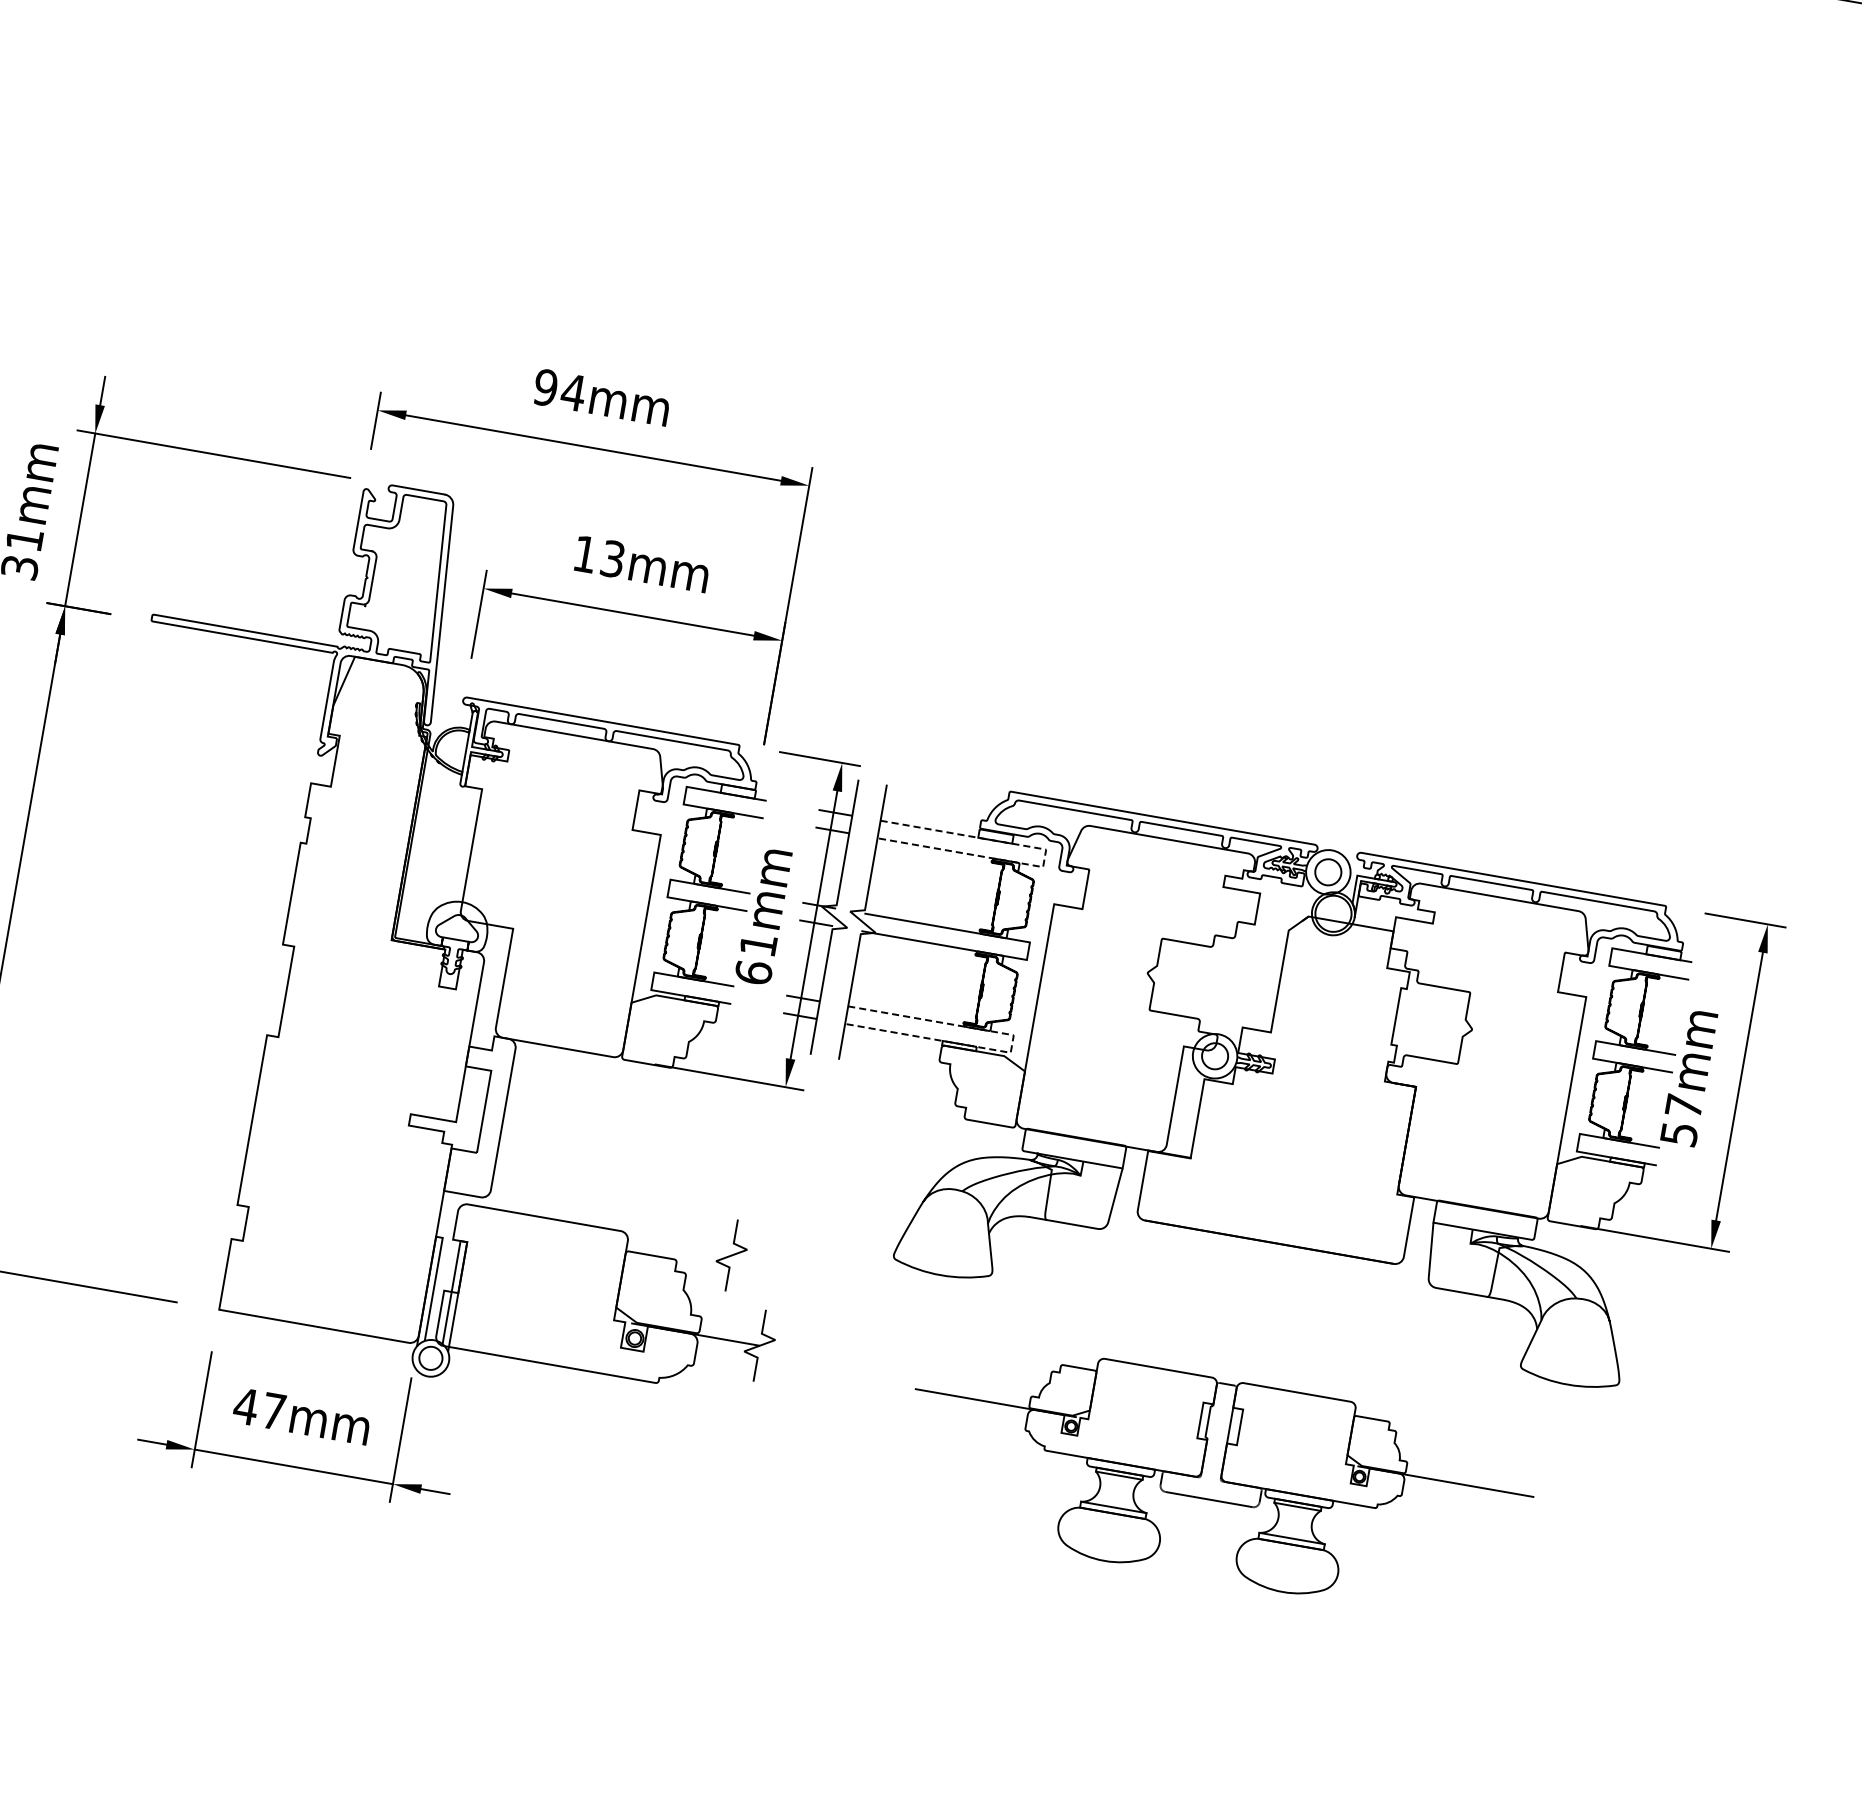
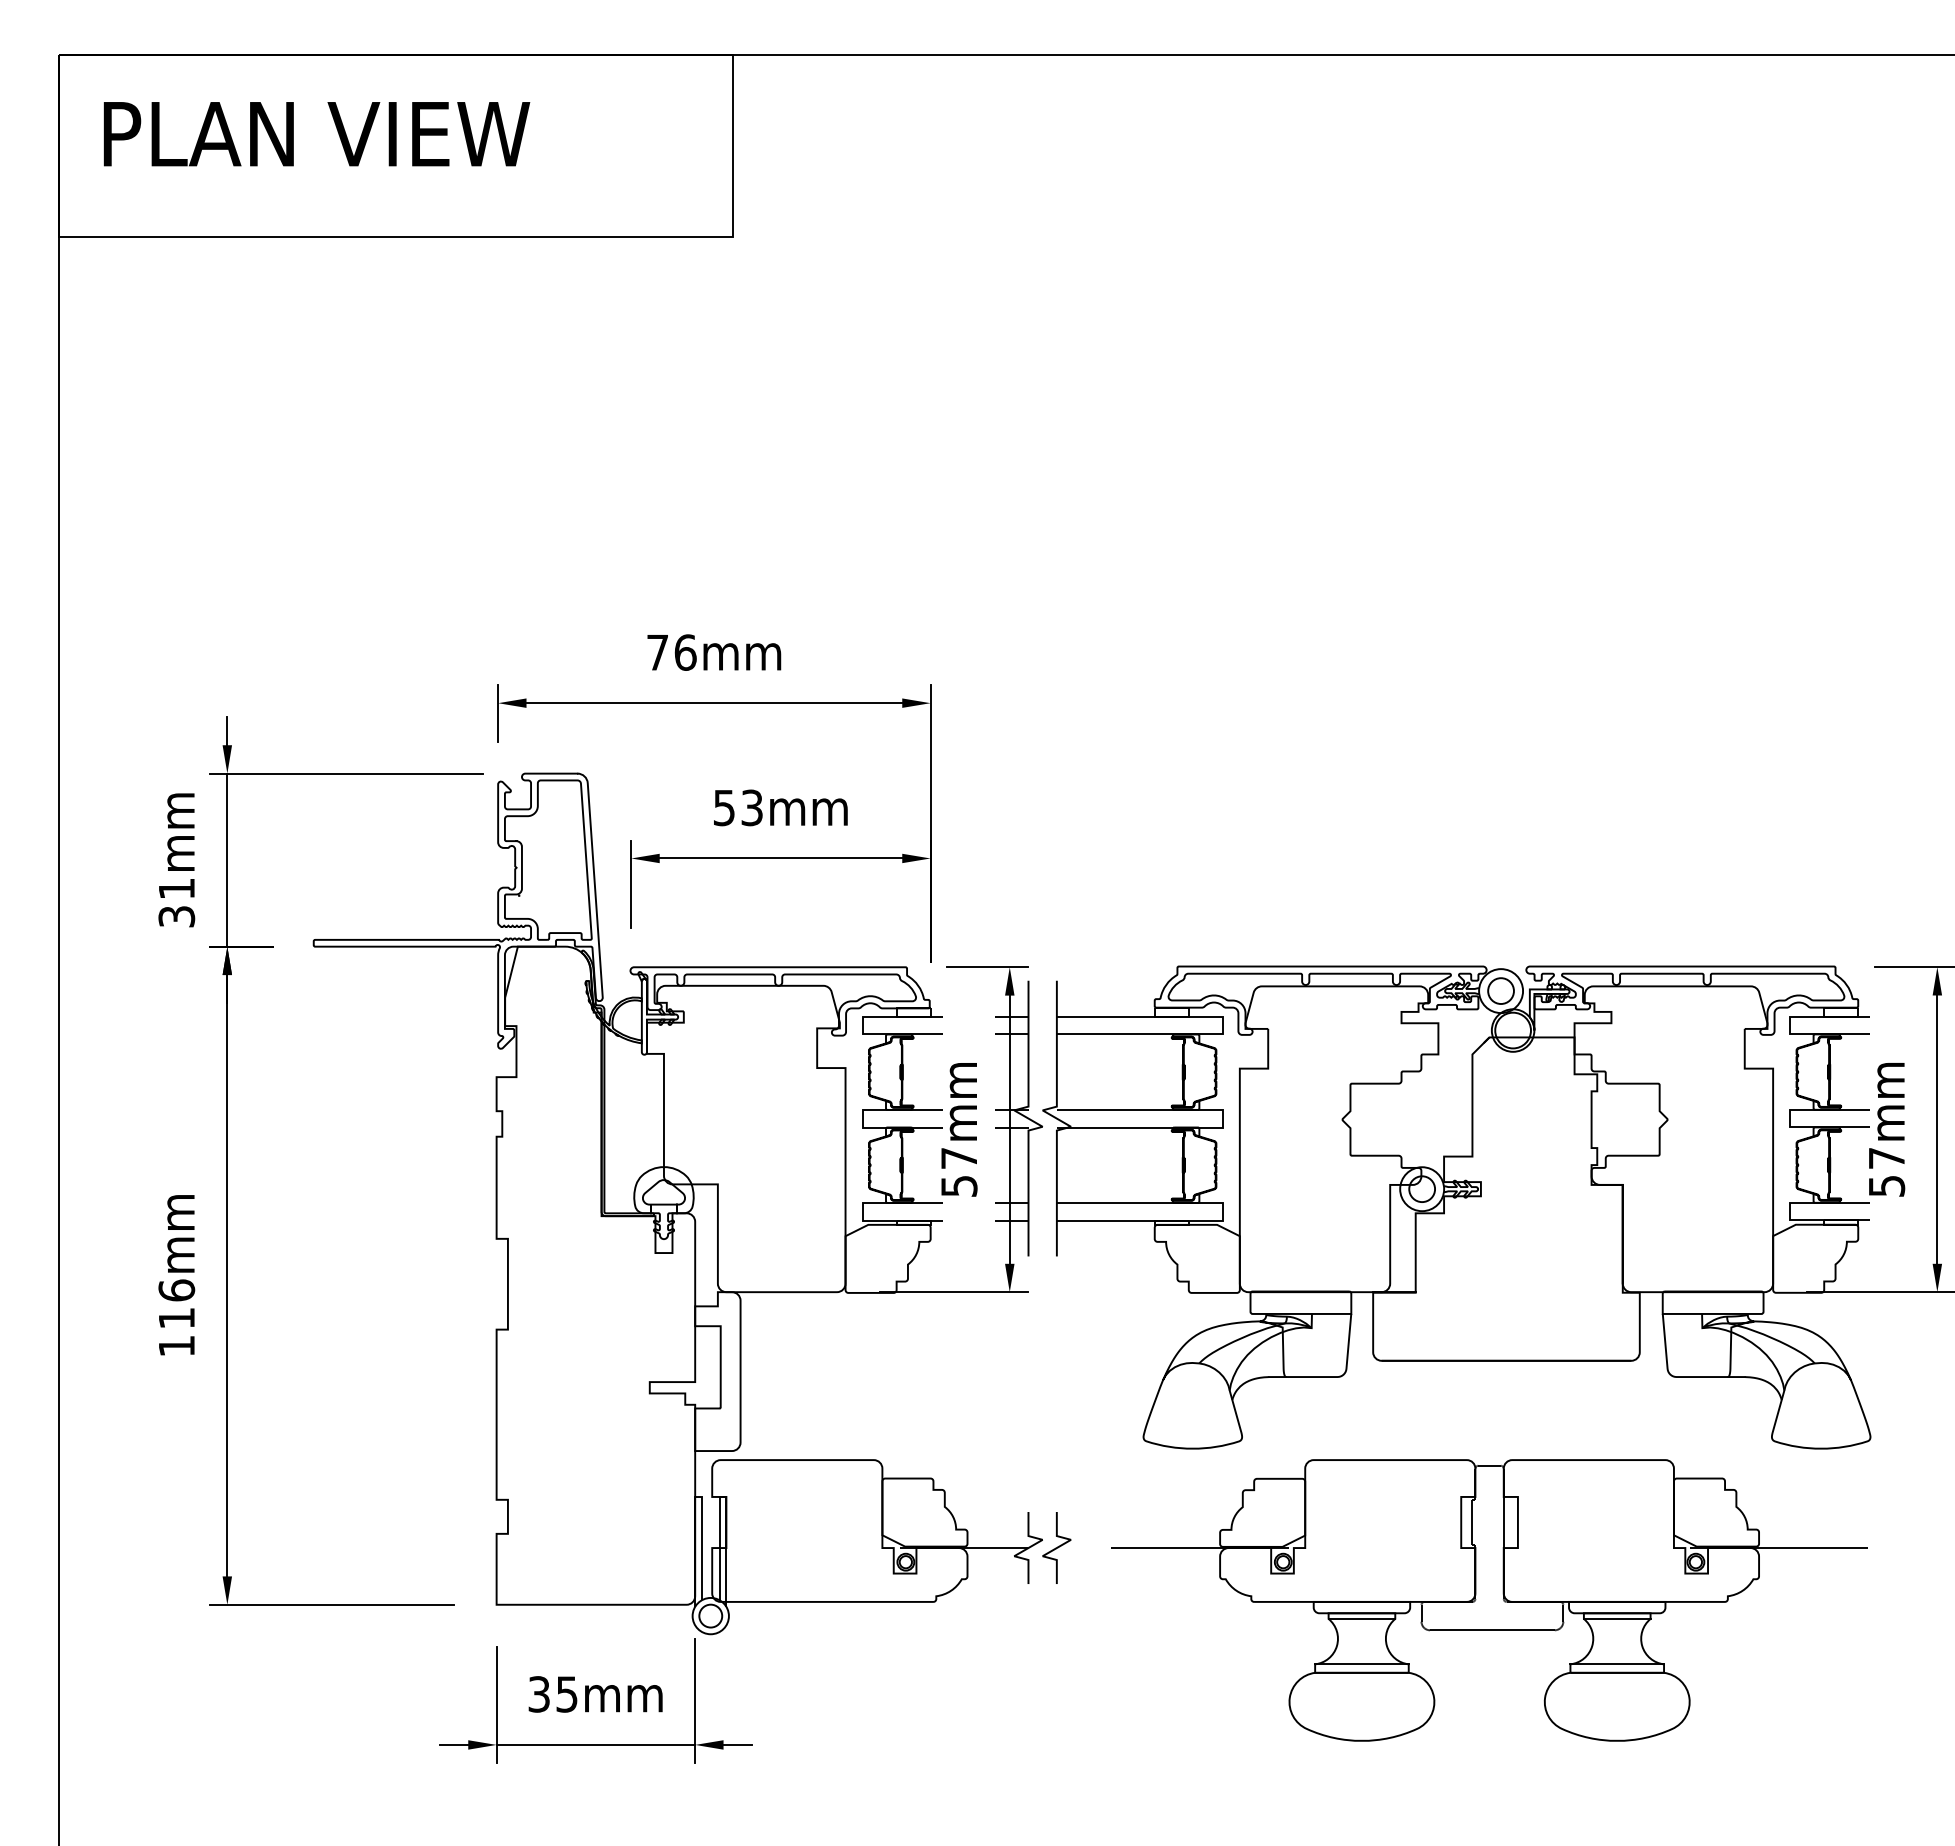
text: (559, 390) -> (671, 652), 94mm -> 76mm
text: (585, 554) -> (724, 808), 13mm -> 53mm
line: (1044, 858) -> (1222, 1025), dashed -> solid
text: (756, 959) -> (959, 1172), 61mm -> 57mm
line: (1011, 1043) -> (1222, 1211), dashed -> solid
curve: (731, 1254) -> (1056, 1547), moved
text: (259, 1409) -> (552, 1694), 47mm -> 35mm
part: (1210, 1478) -> (1489, 1600), size x1.43

